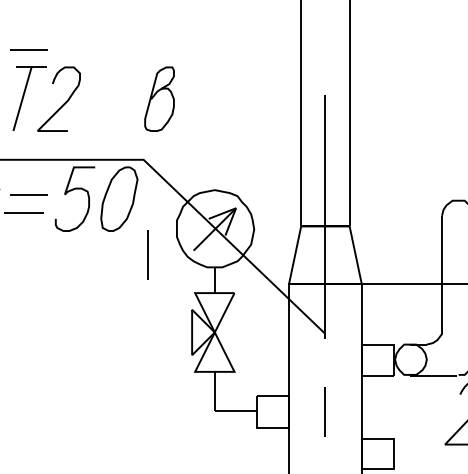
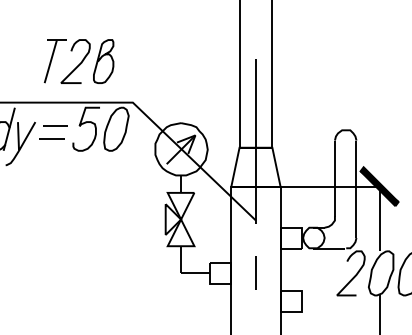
line: (29, 48) -> (55, 27), removed
curve: (154, 97) -> (100, 60), moved
line: (147, 254) -> (135, 166), removed

